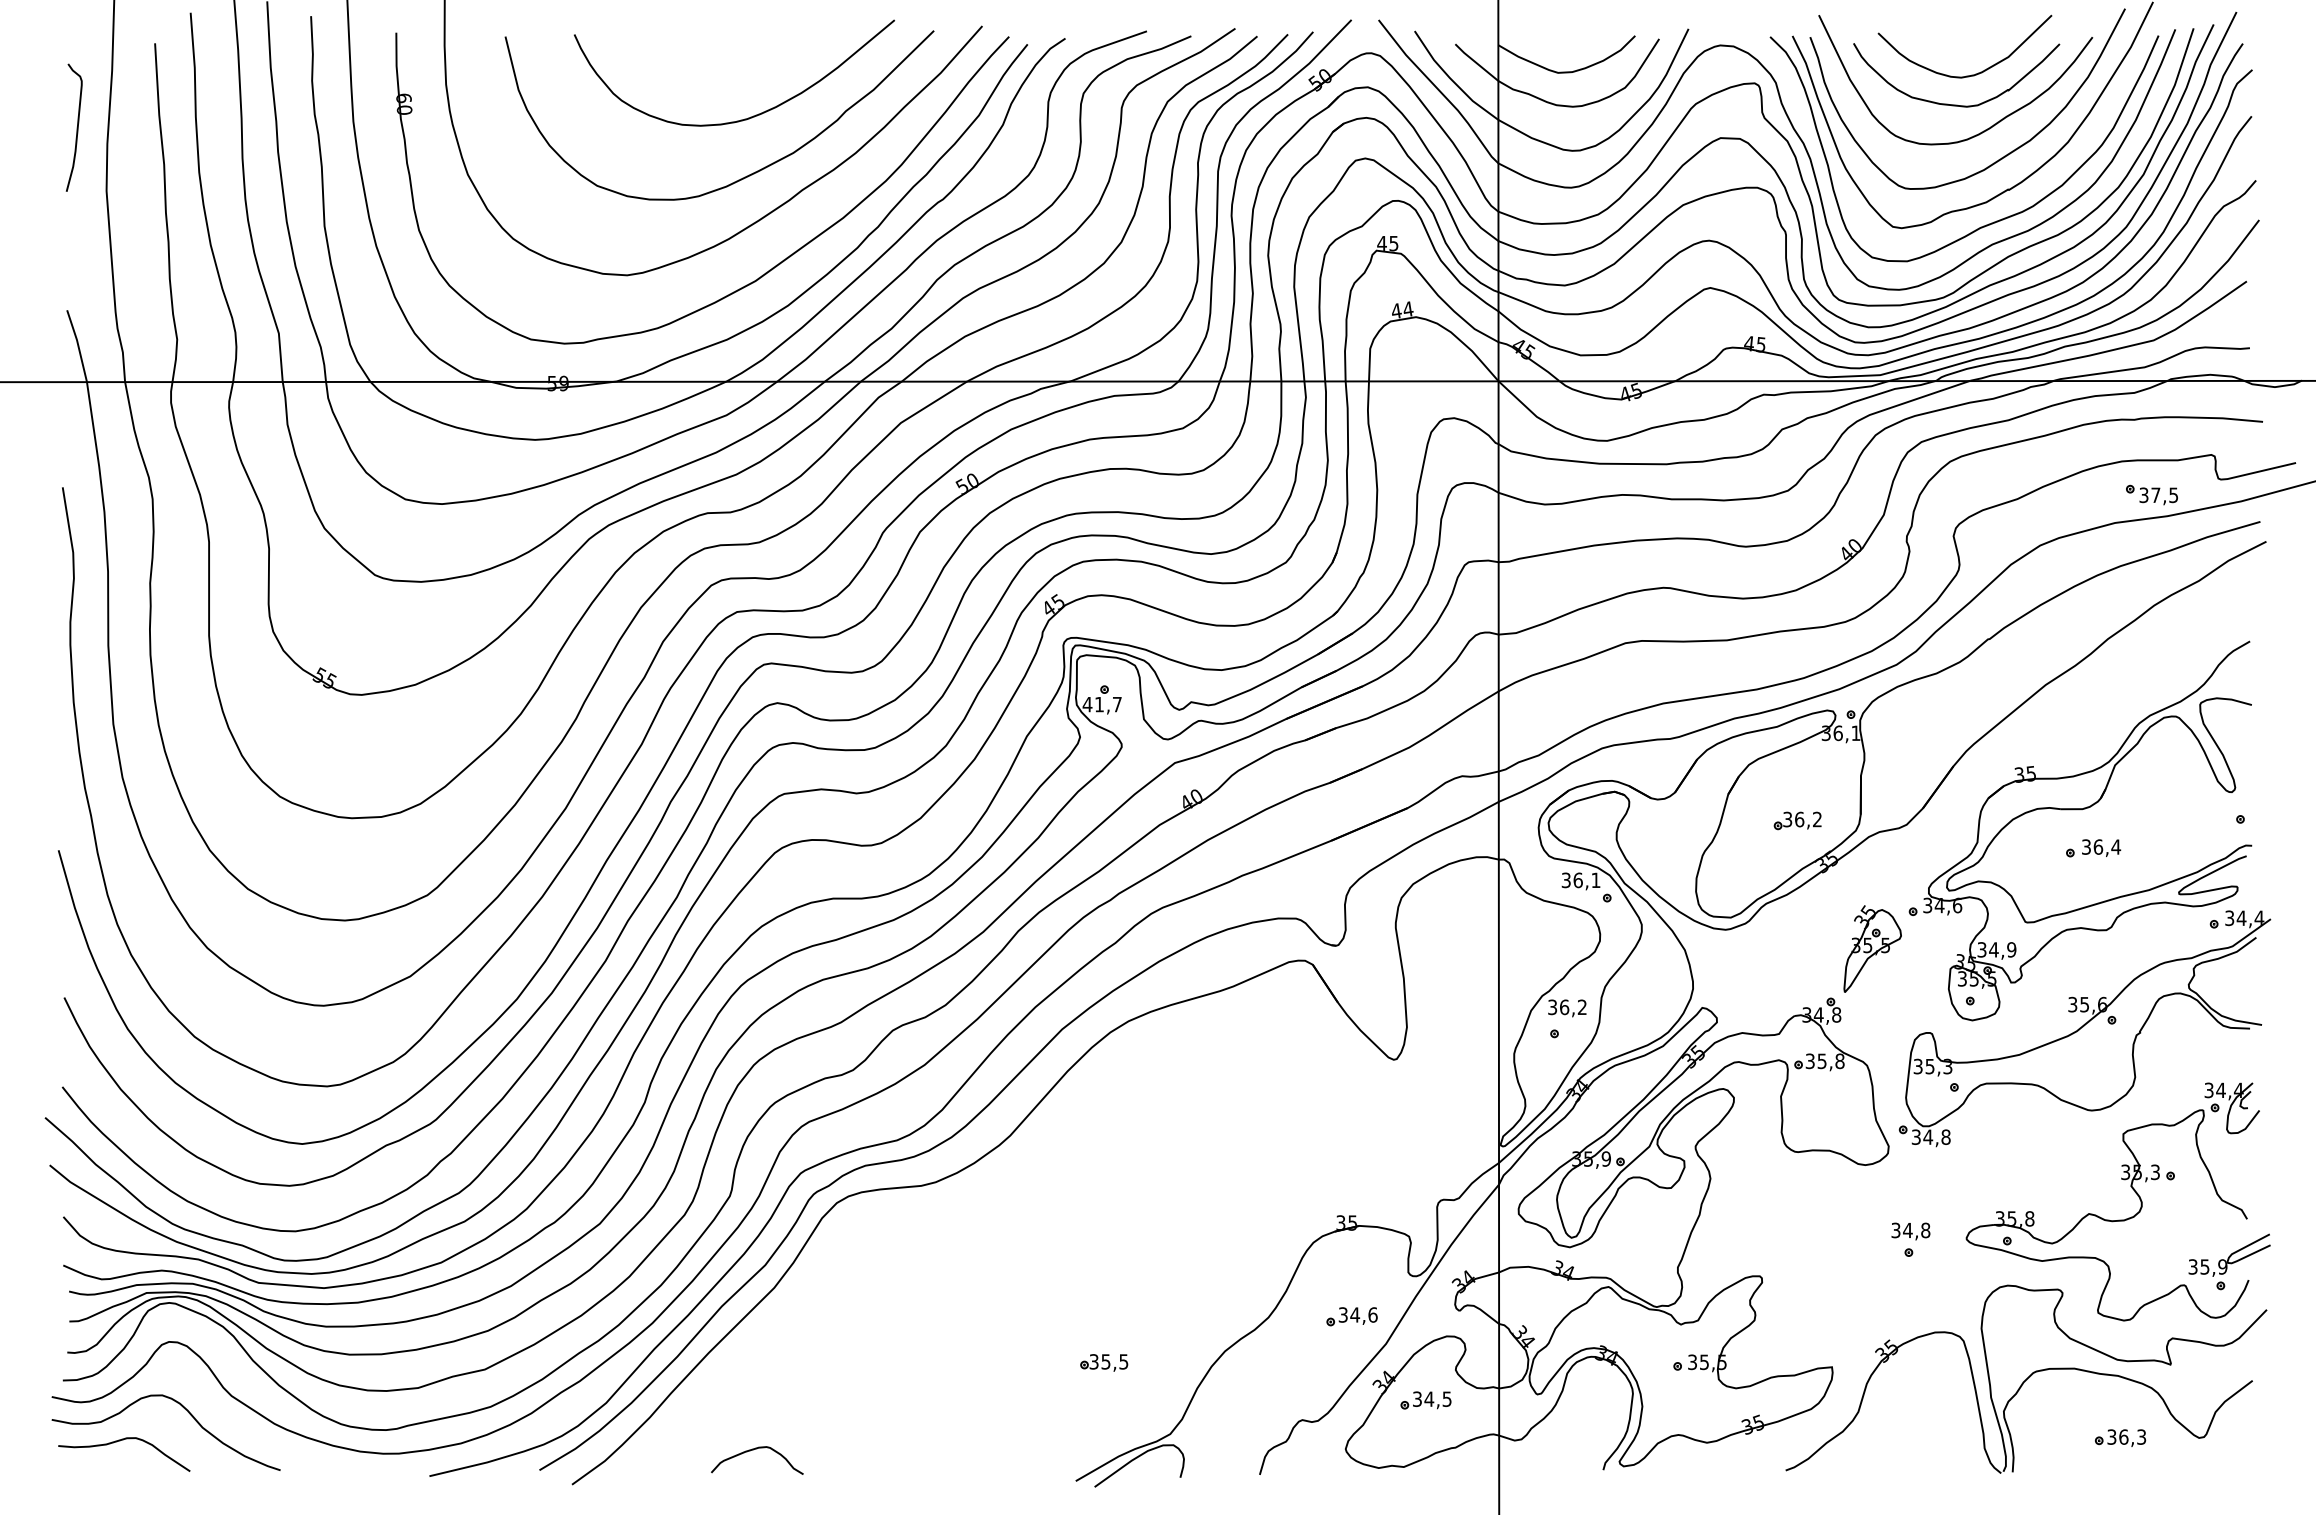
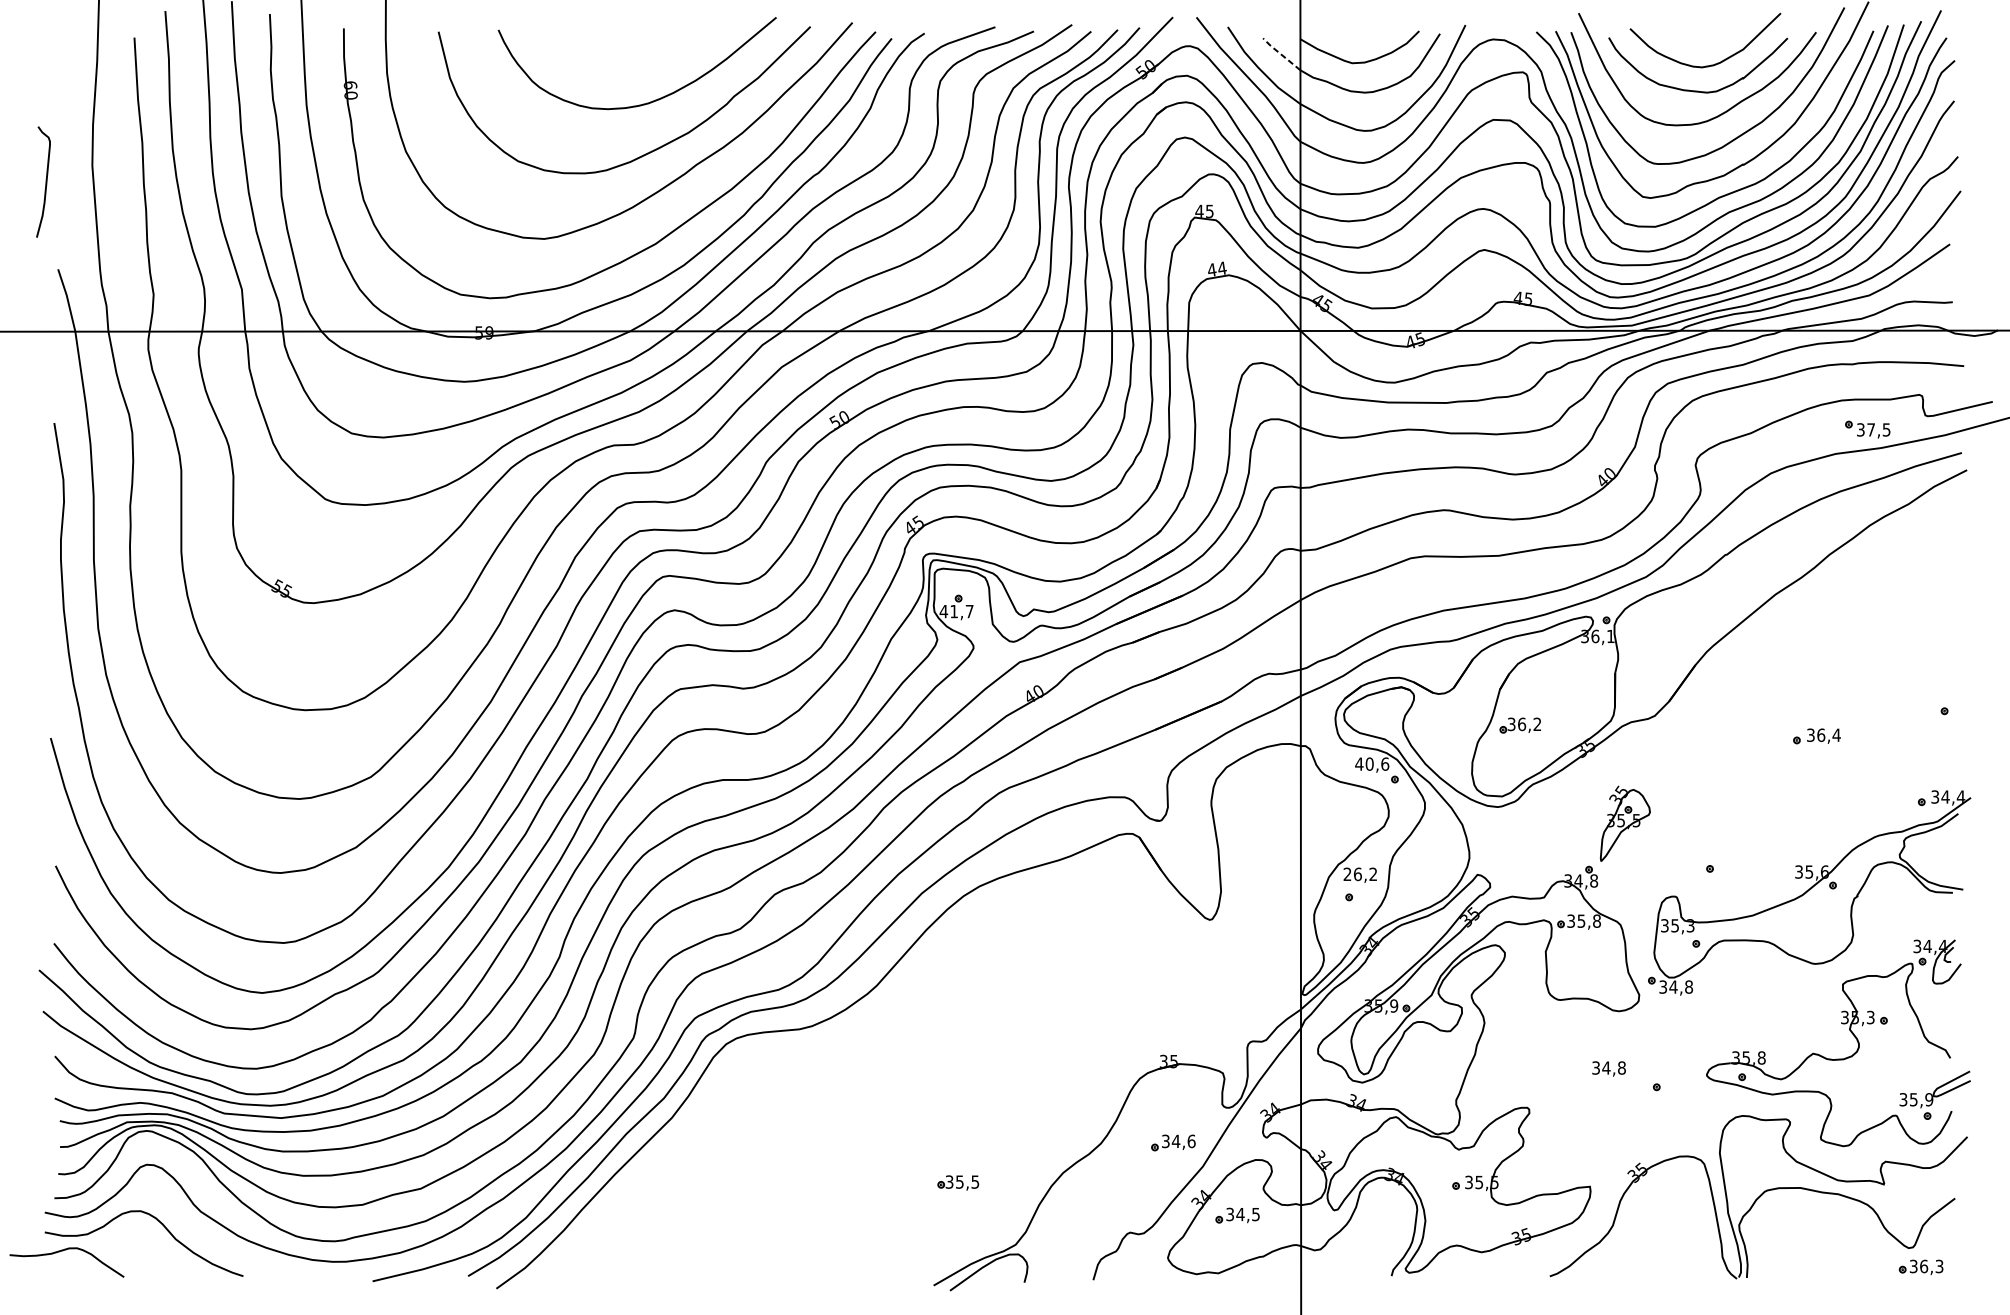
line: (1475, 62) -> (1280, 54), solid -> dashed
curve: (76, 127) -> (45, 181), moved
part: (2080, 810) -> (1805, 703), removed
part: (1797, 820) -> (1520, 725), moved
text: (1580, 880) -> (1371, 764), 36,1 -> 40,6
text: (1552, 1007) -> (1347, 874), 36,2 -> 26,2
text: (1910, 1231) -> (1608, 1068), moved
part: (2120, 1437) -> (1921, 1266), moved
curve: (120, 1441) -> (63, 1251), moved
curve: (753, 1450) -> (653, 1259), removed

